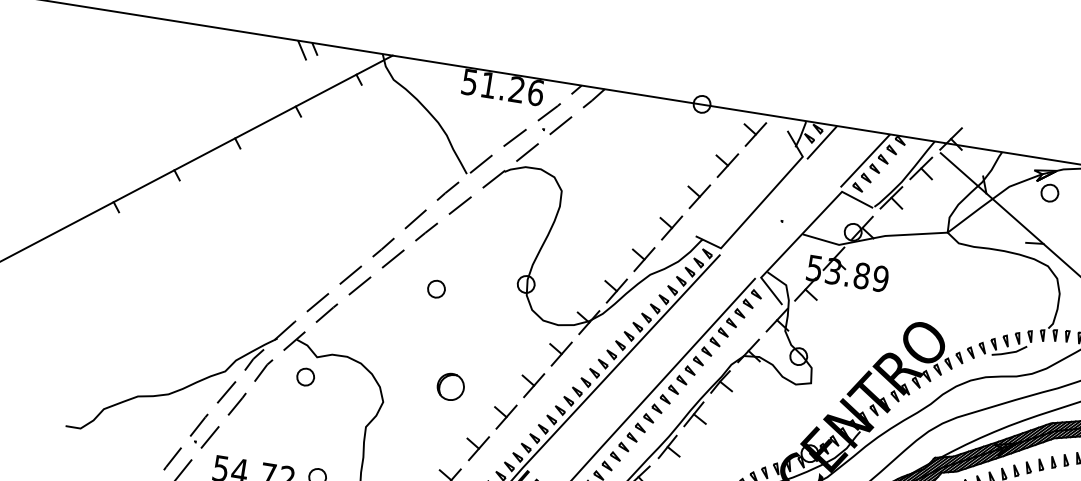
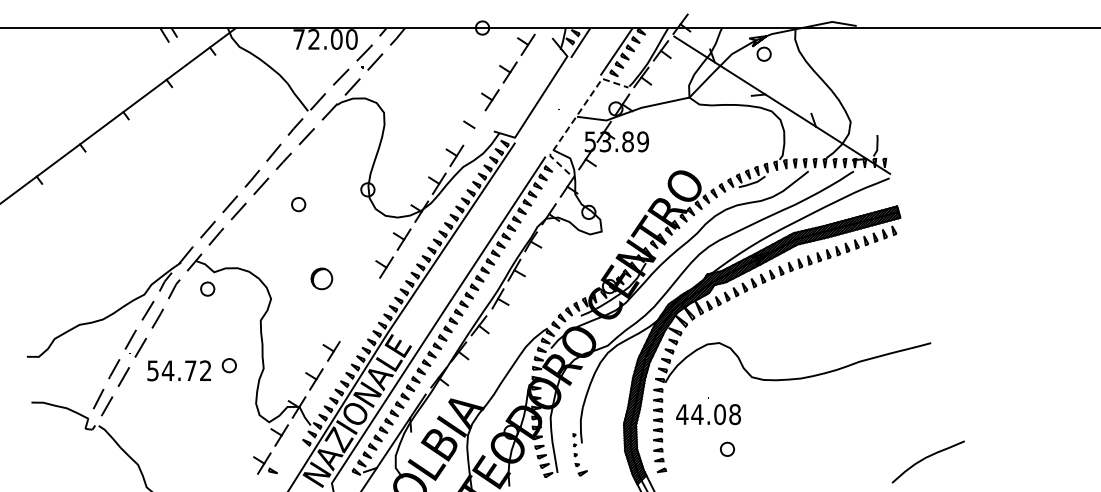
text: (502, 87) -> (325, 39), 51.26 -> 72.00
line: (672, 227) -> (474, 127), removed
line: (802, 233) -> (576, 116), solid -> dashed
part: (490, 432) -> (358, 309), removed

